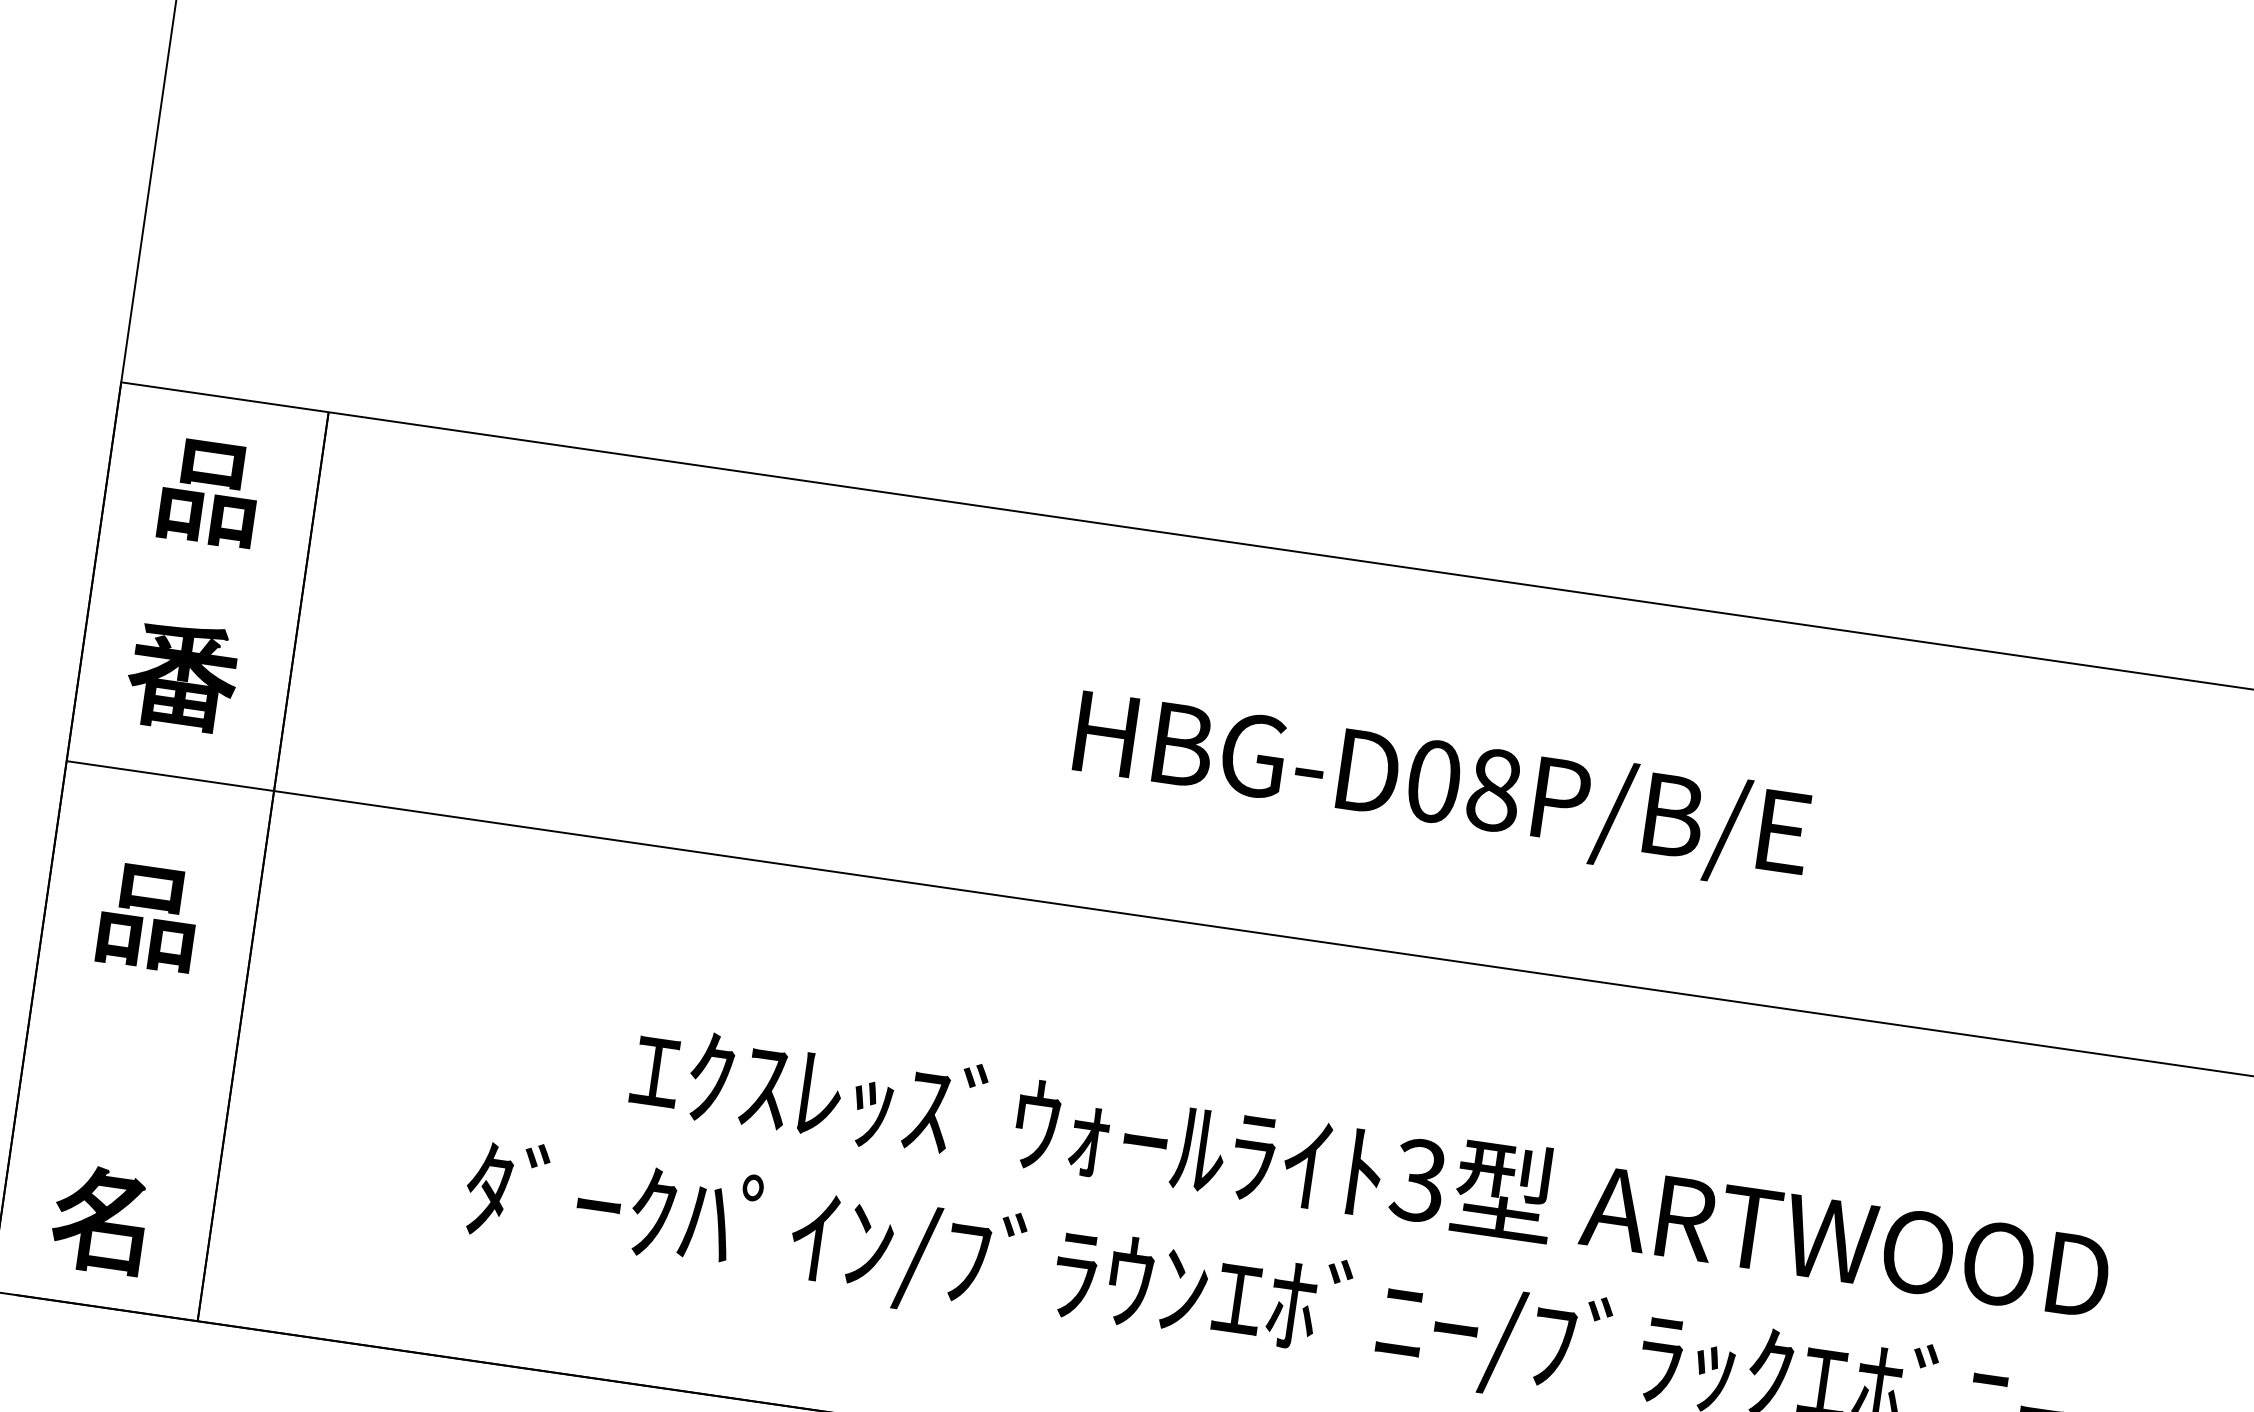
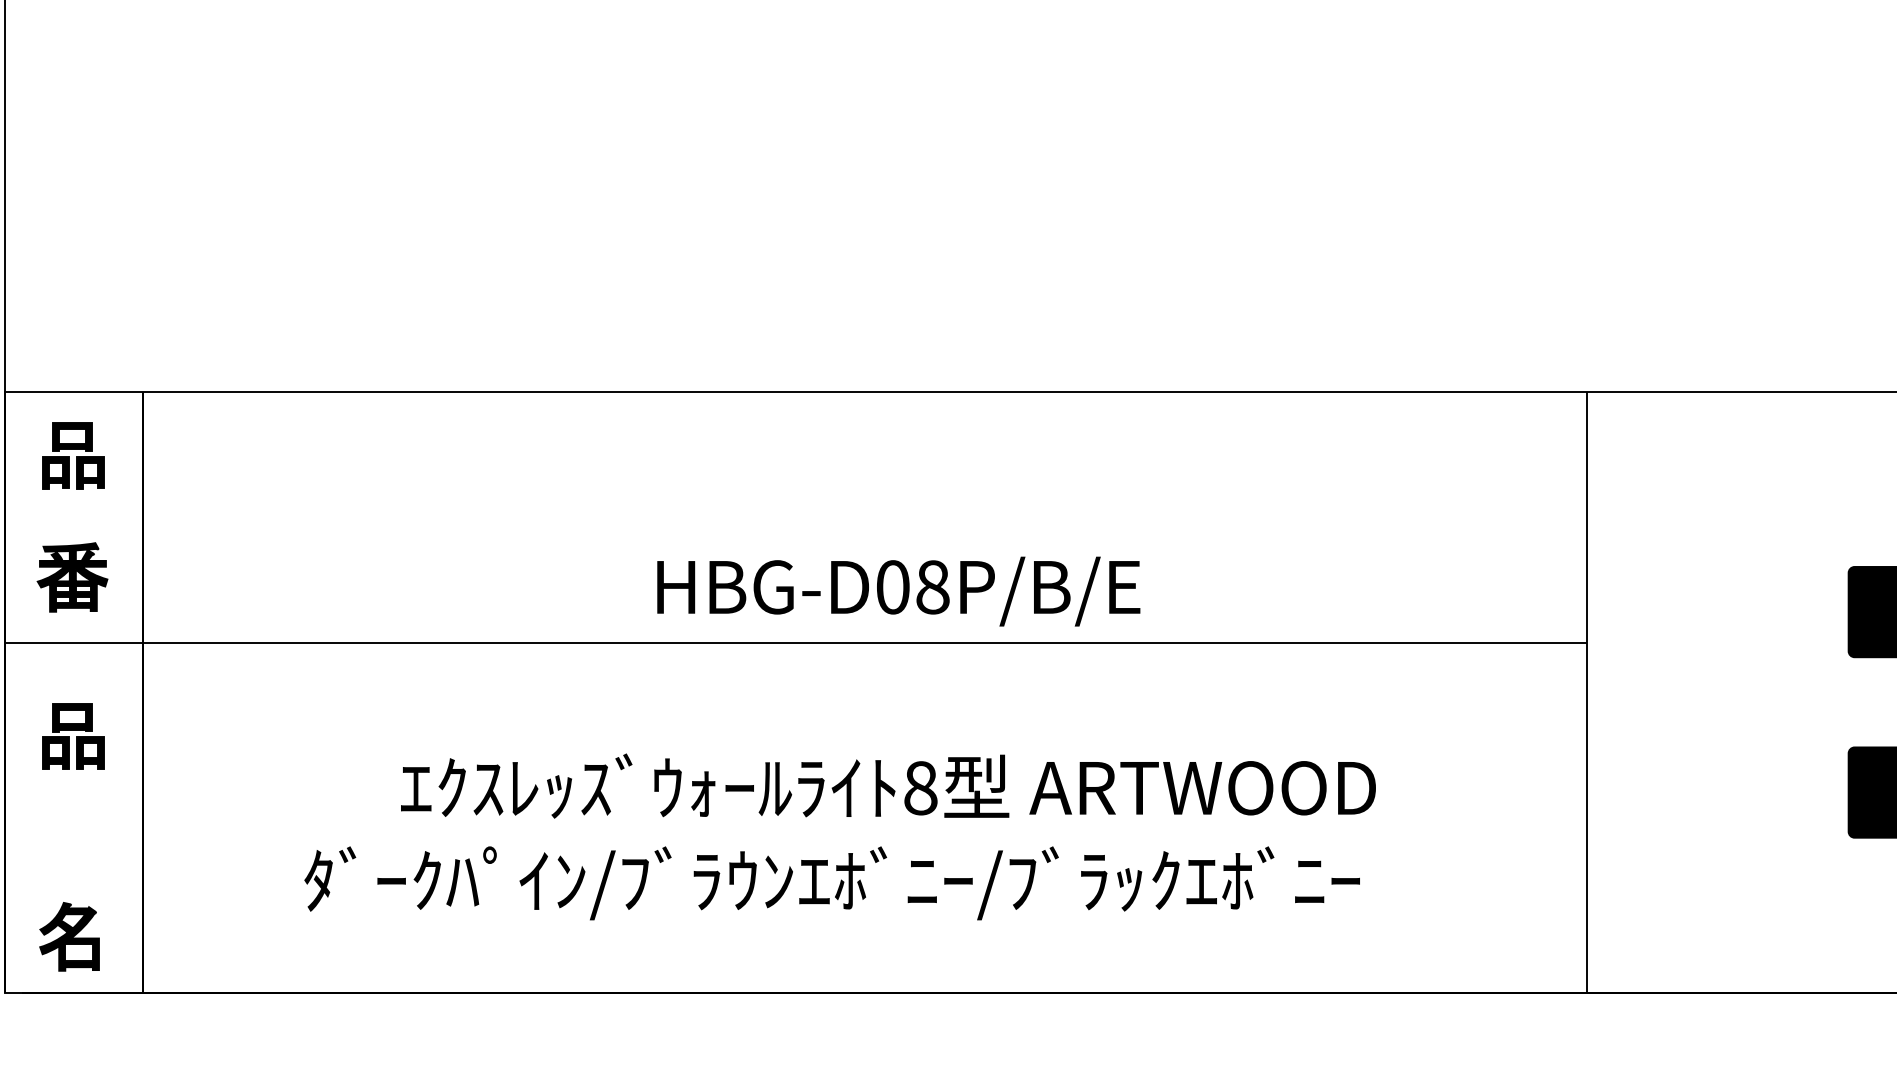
text: (1441, 788) -> (898, 591), moved
text: (1418, 1180) -> (920, 788), 3 -> 8

